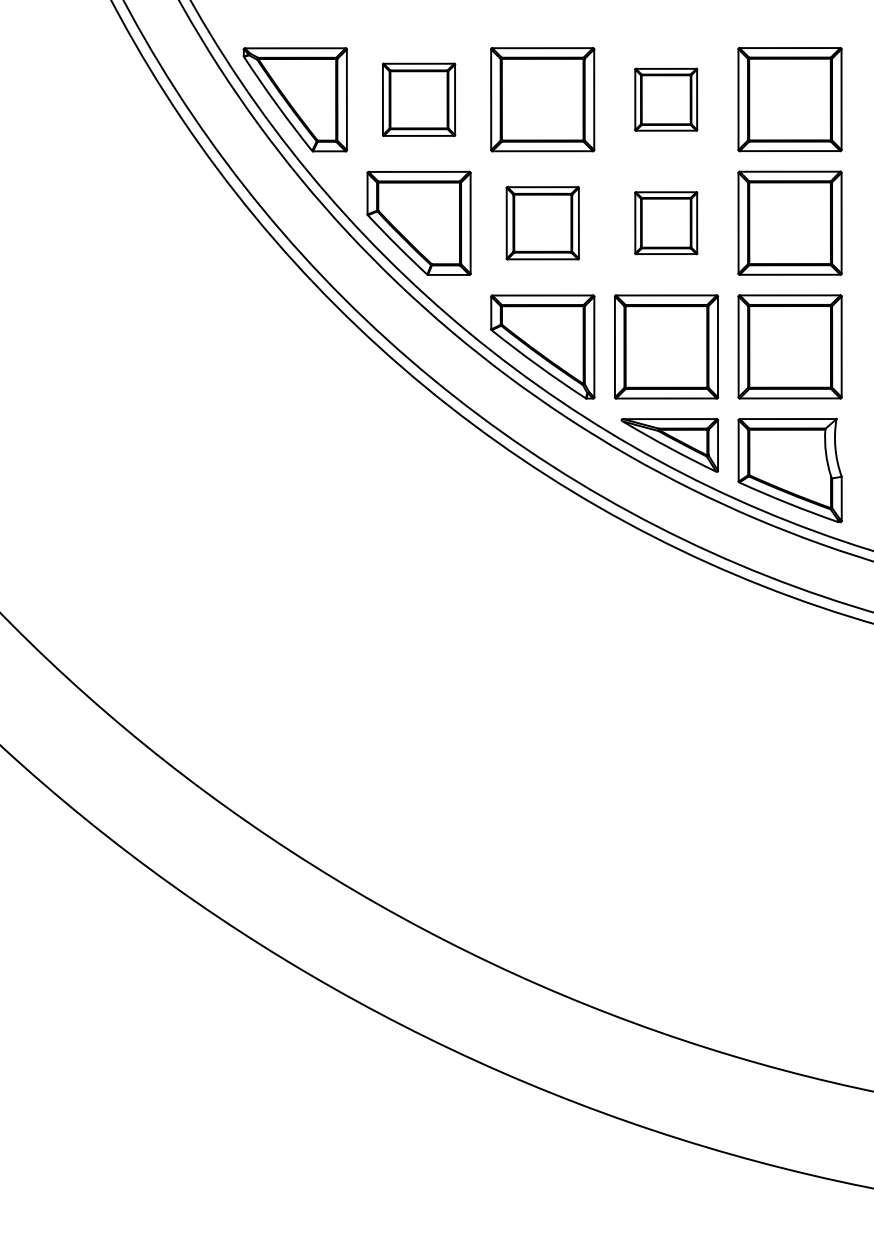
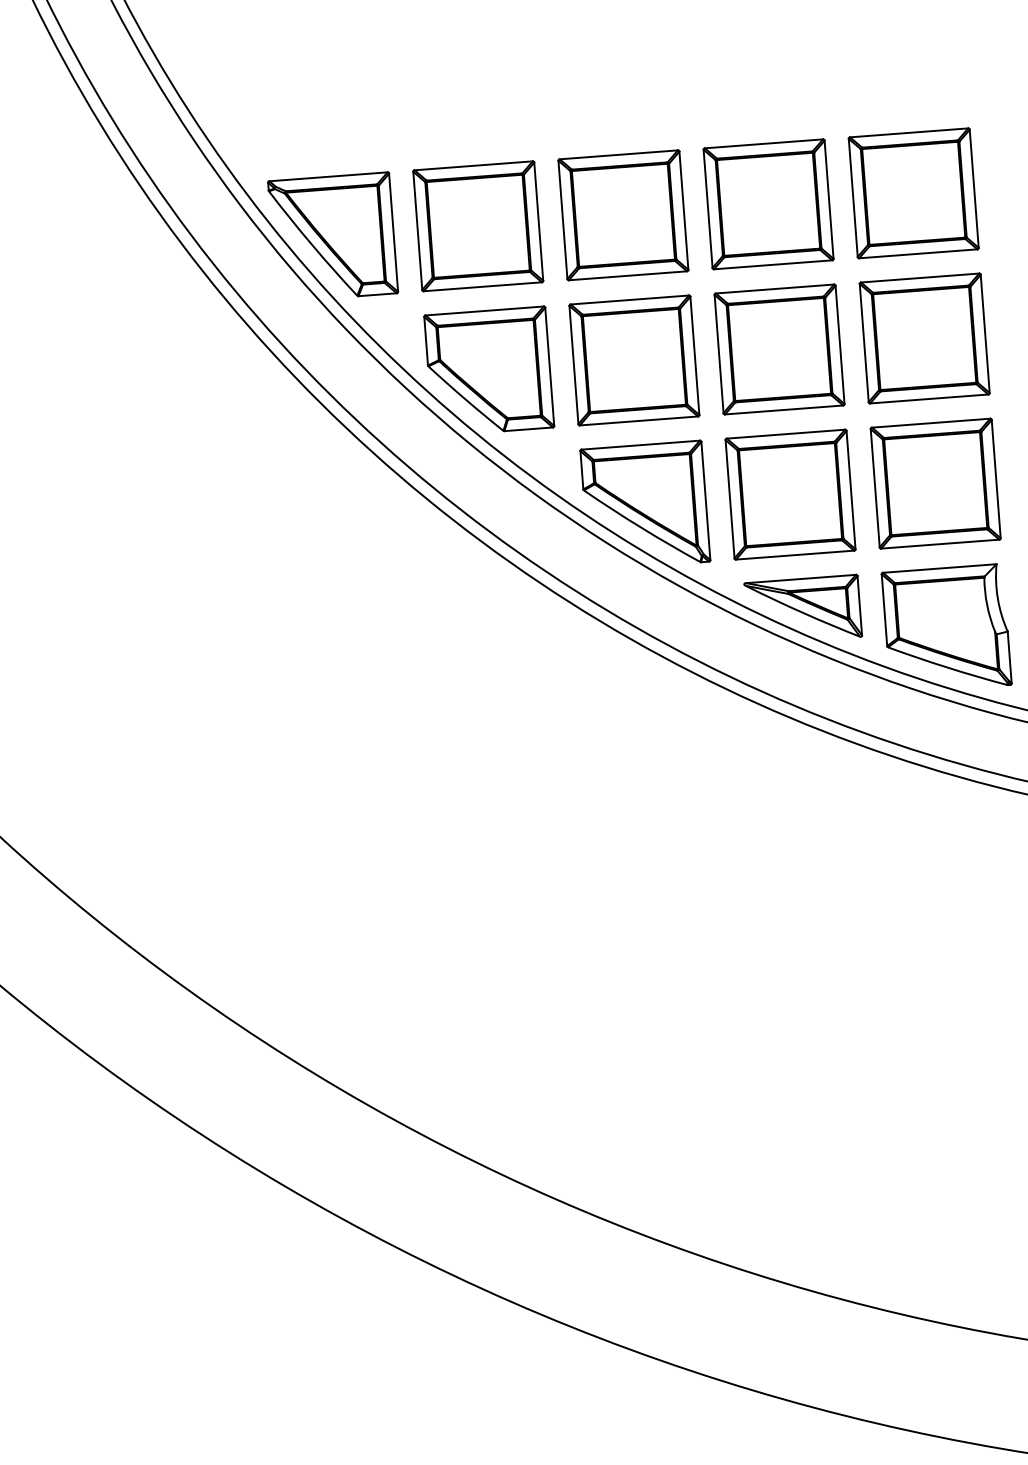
part: (418, 99) -> (477, 226), size x1.43
part: (665, 99) -> (767, 204), size x1.67
part: (542, 222) -> (634, 359), size x1.43
part: (665, 222) -> (778, 348), size x1.67

